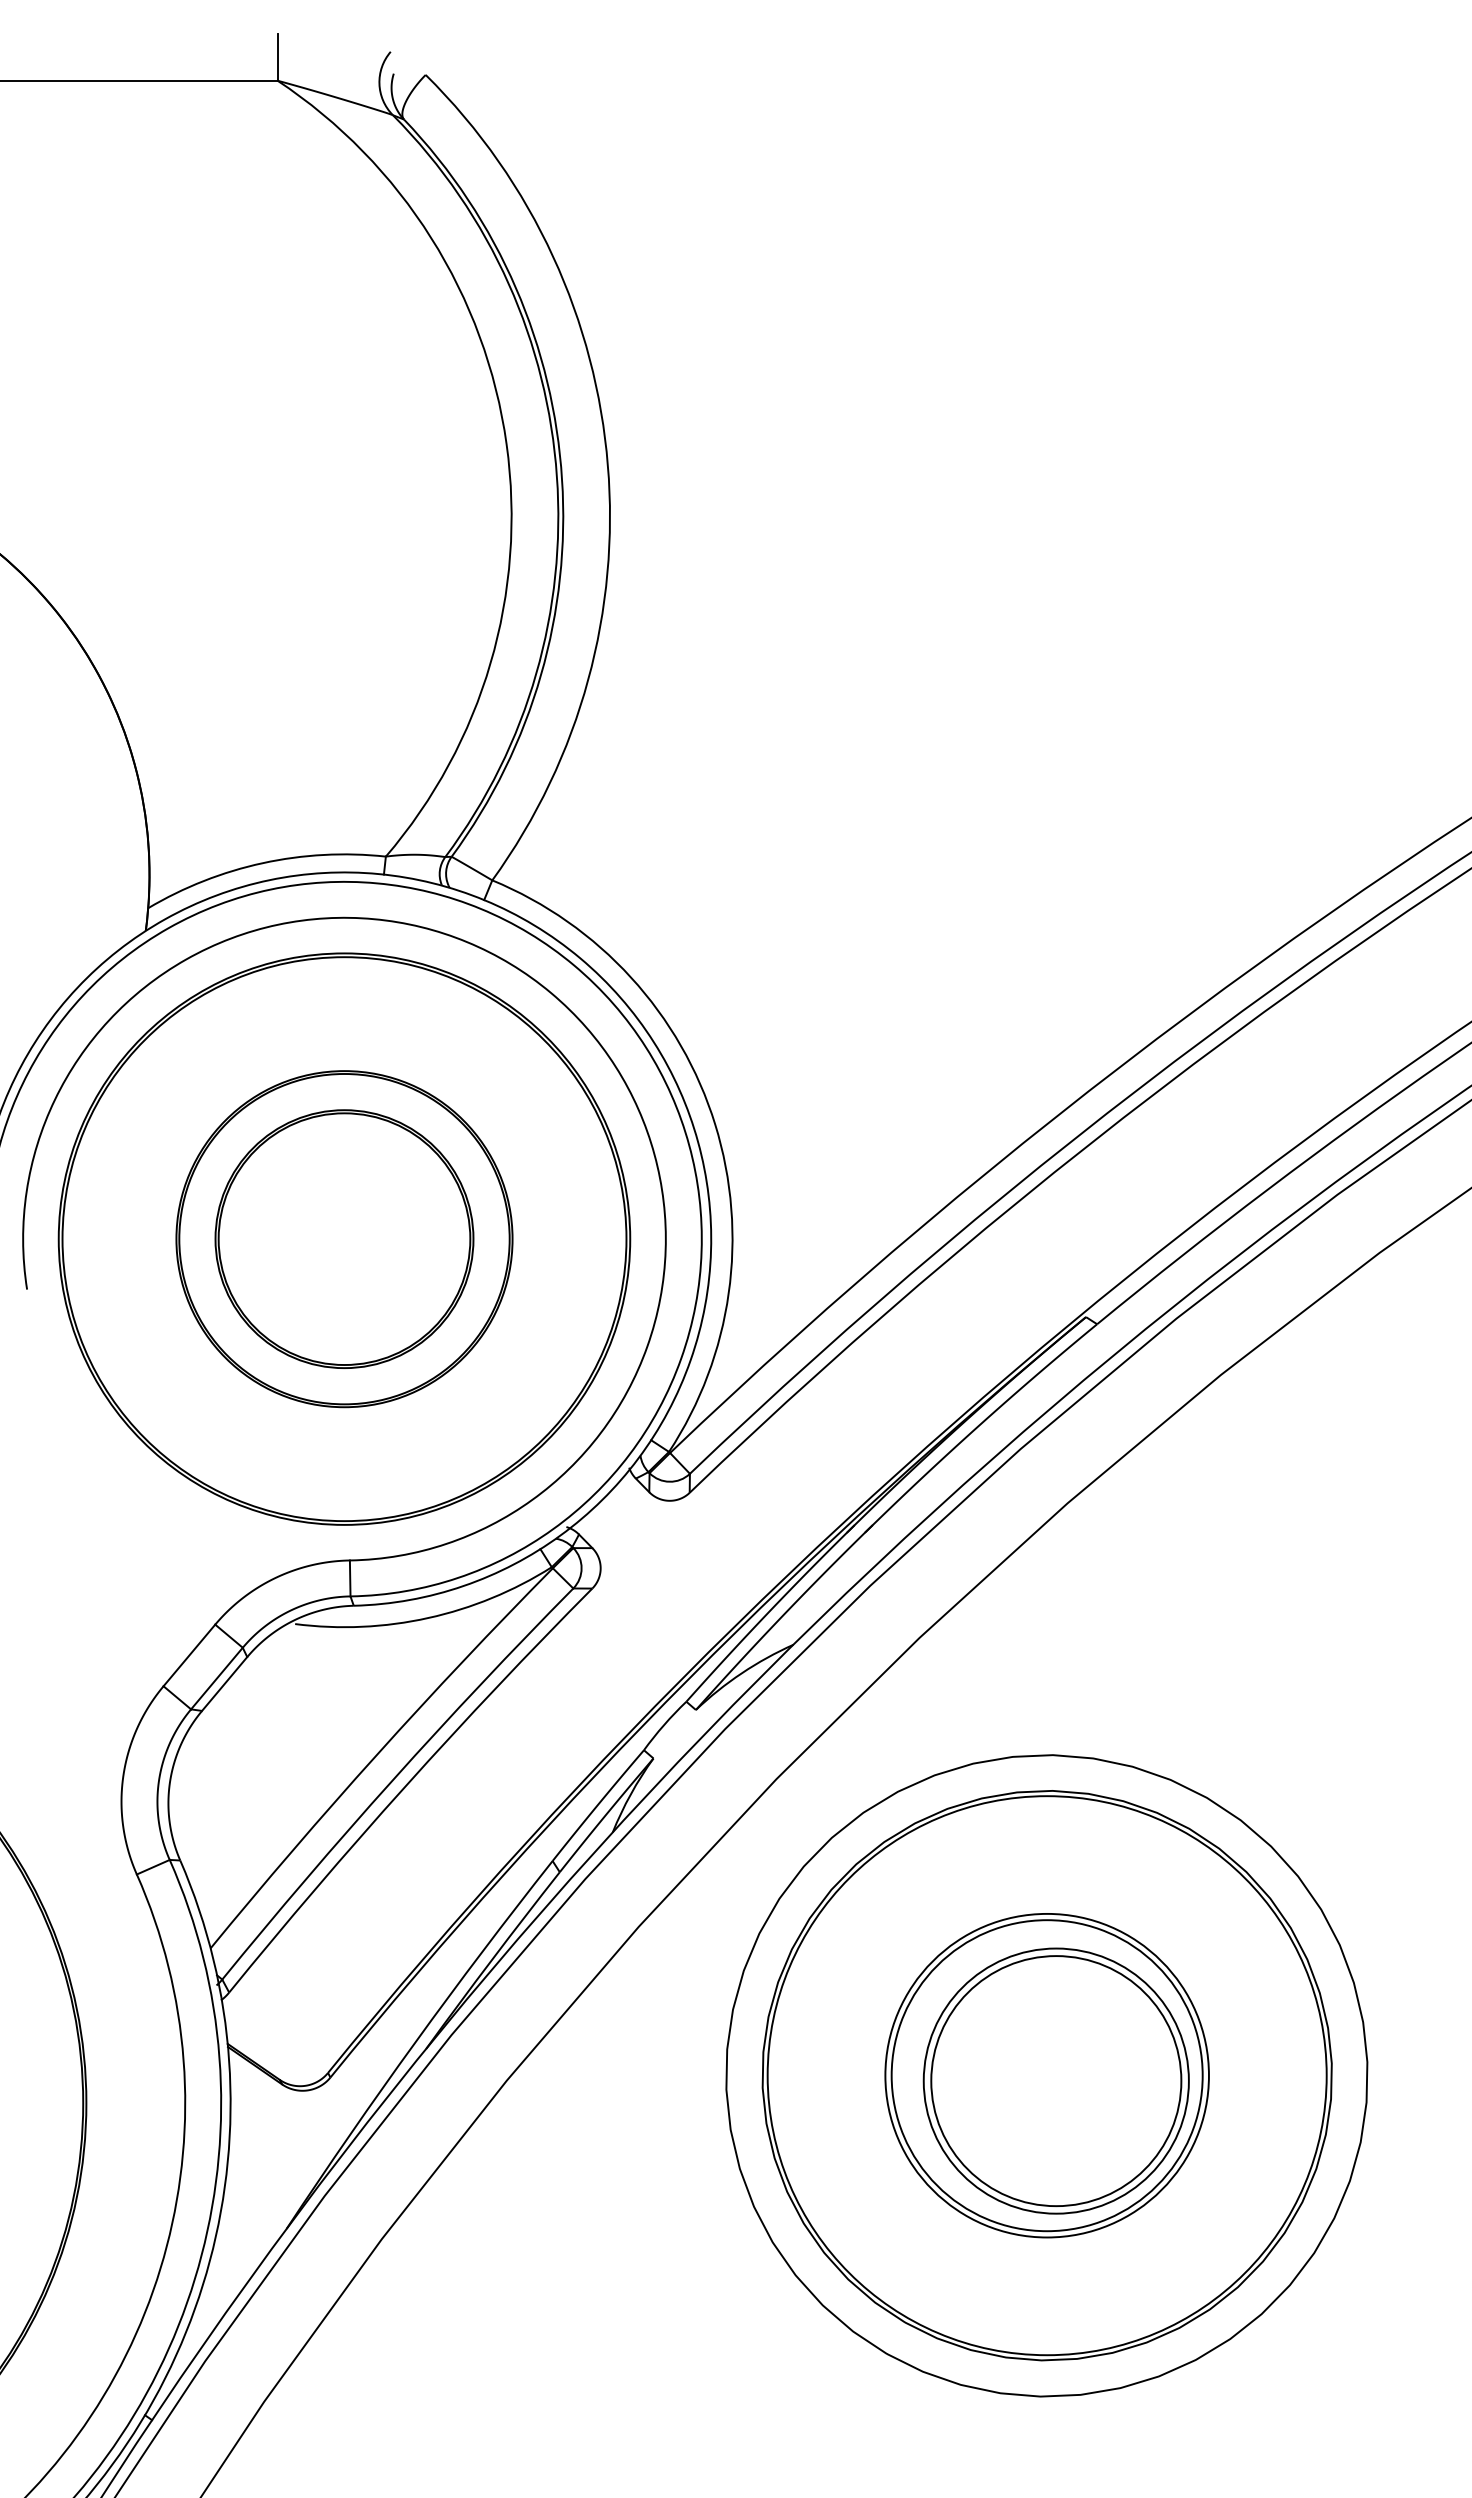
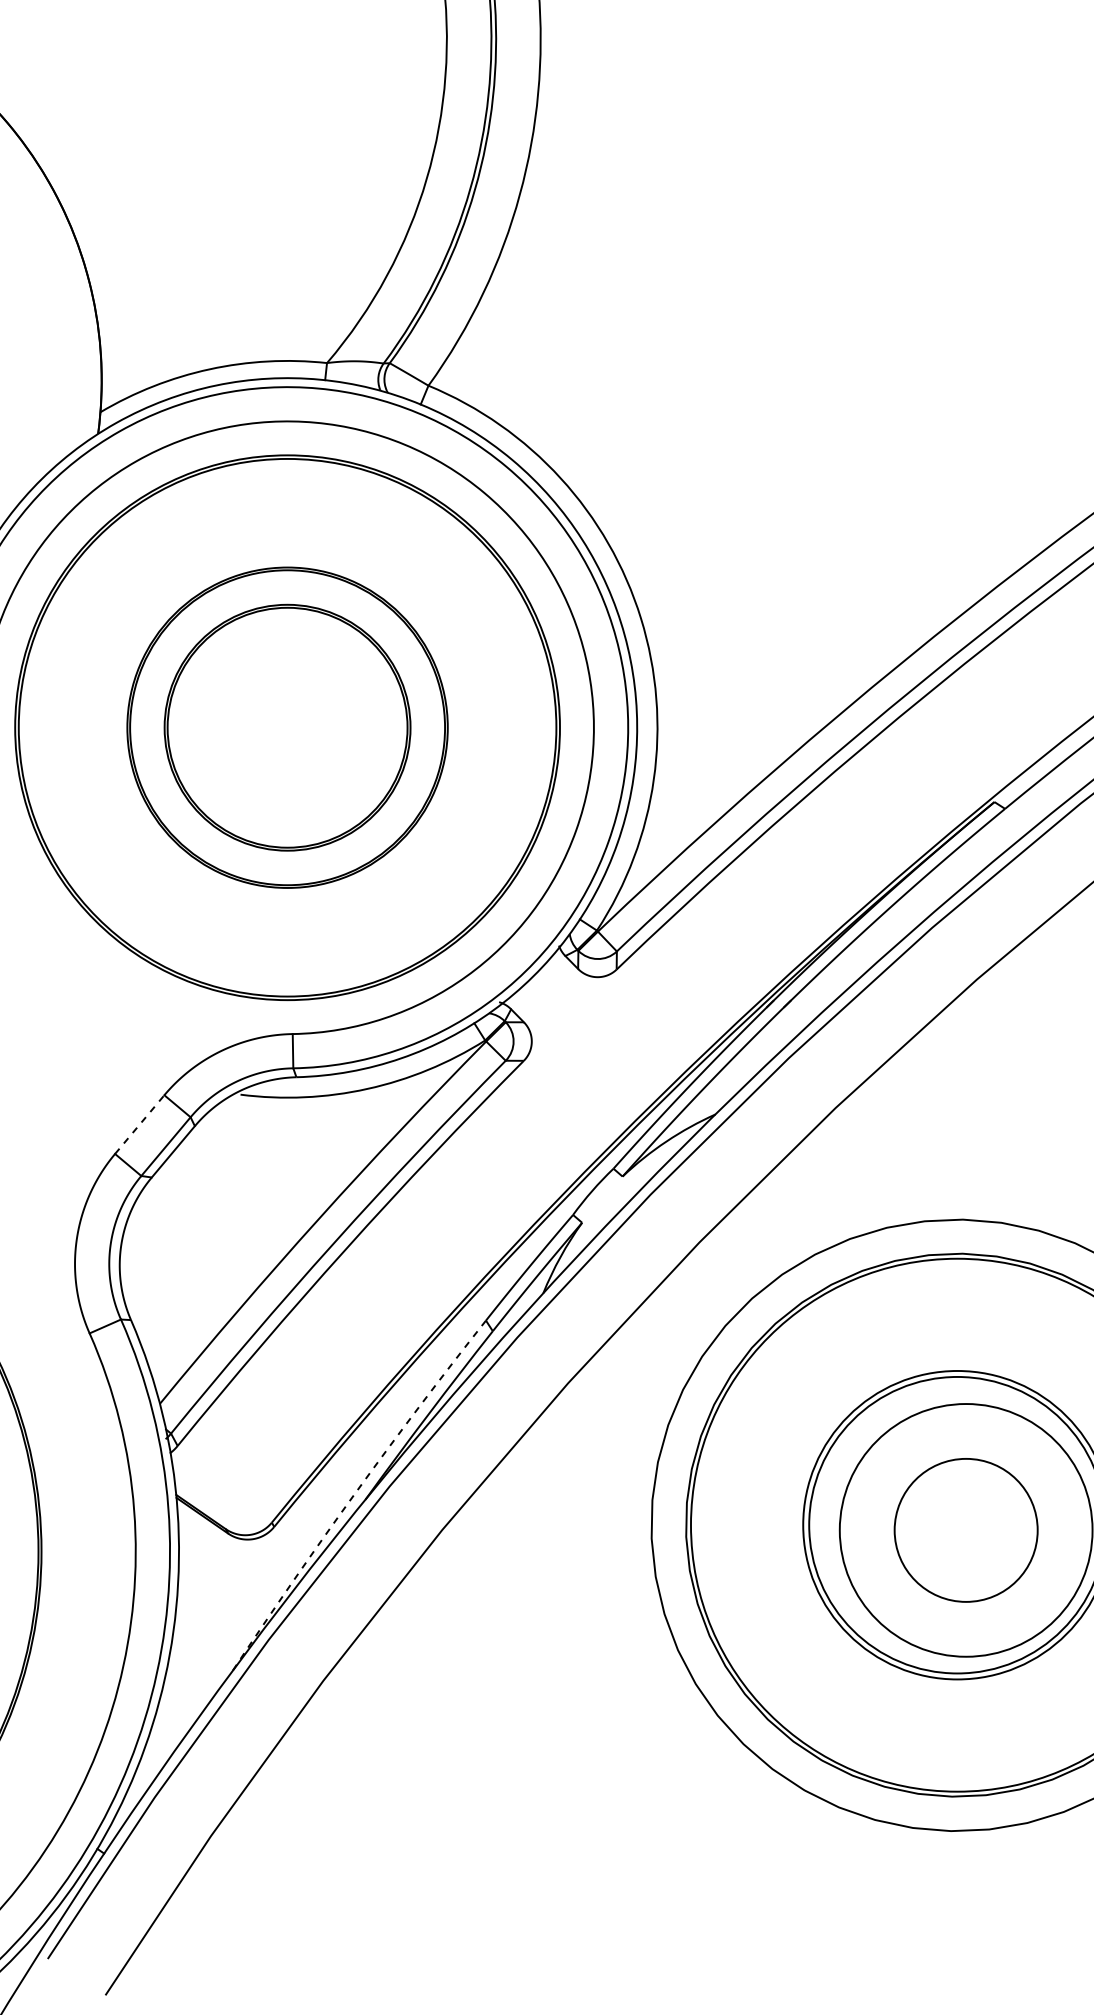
line: (189, 1655) -> (139, 1124), solid -> dashed
arc: (415, 2042) -> (355, 1493), solid -> dashed
circle: (1056, 2081) -> (966, 1530), size x0.6

